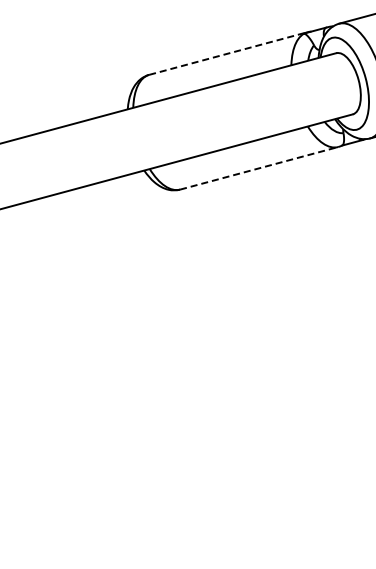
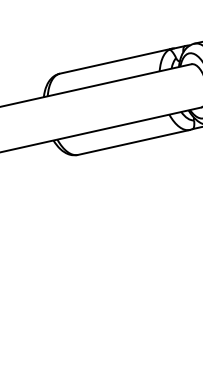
line: (228, 53) -> (116, 61), dashed -> solid
line: (259, 168) -> (134, 142), dashed -> solid

